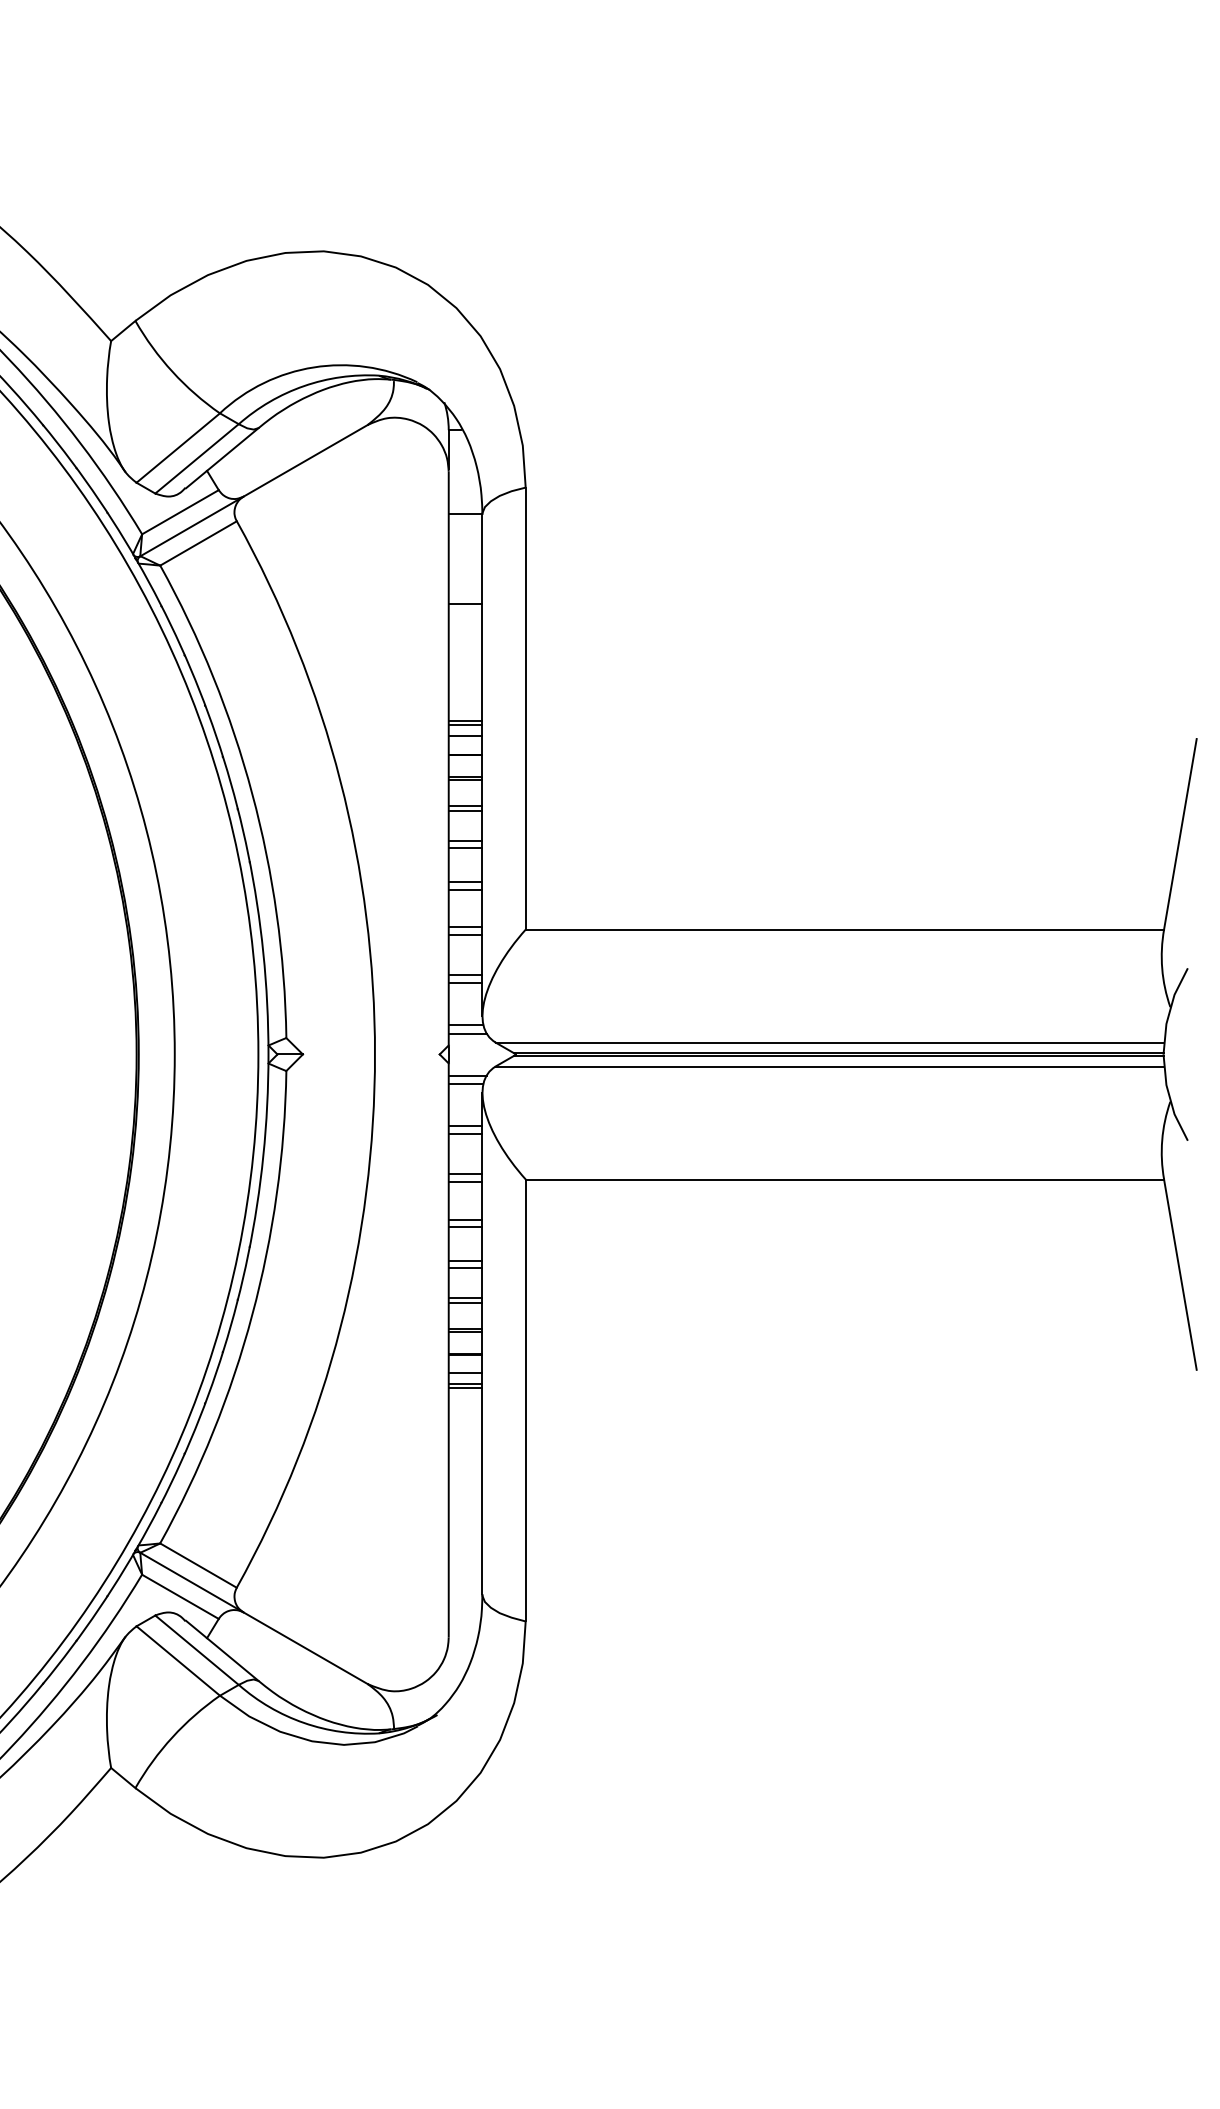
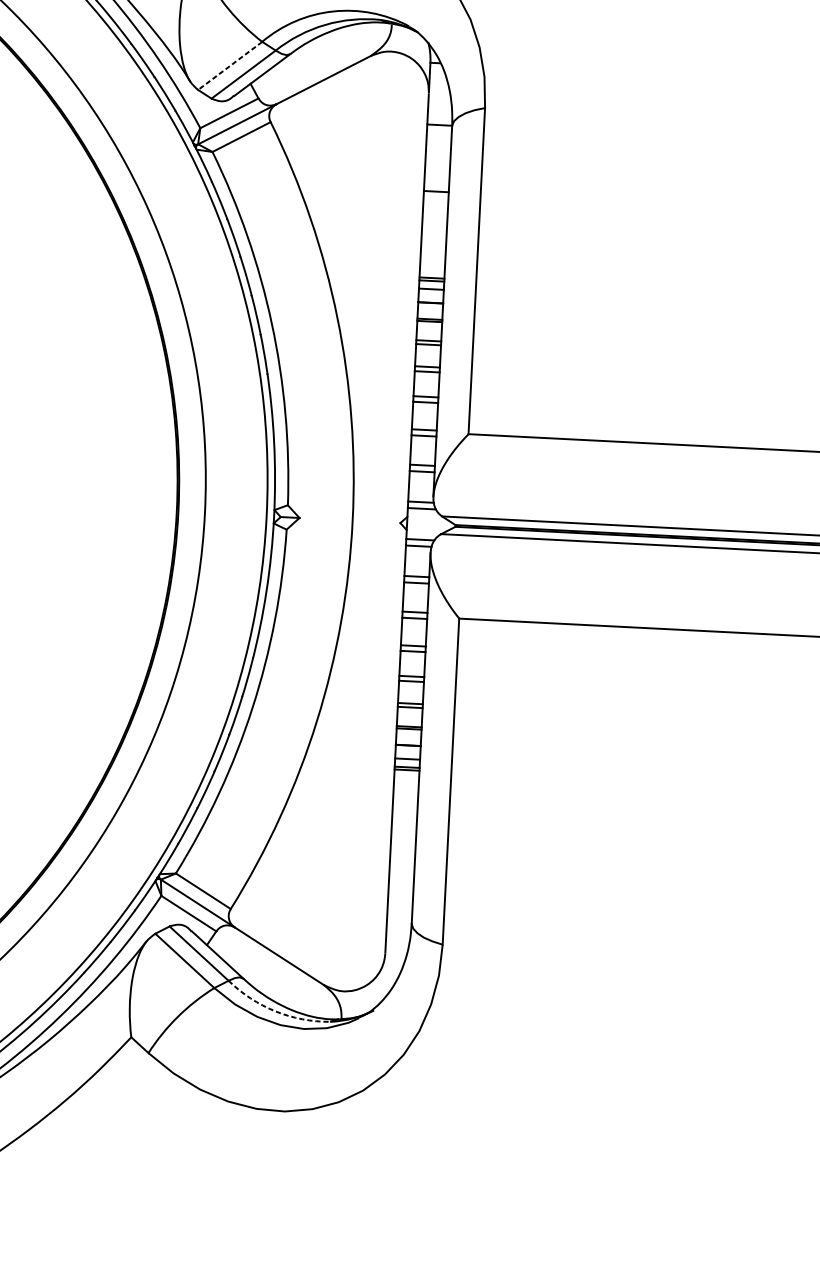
line: (177, 448) -> (229, 66), solid -> dashed
arc: (304, 1723) -> (275, 1011), solid -> dashed

